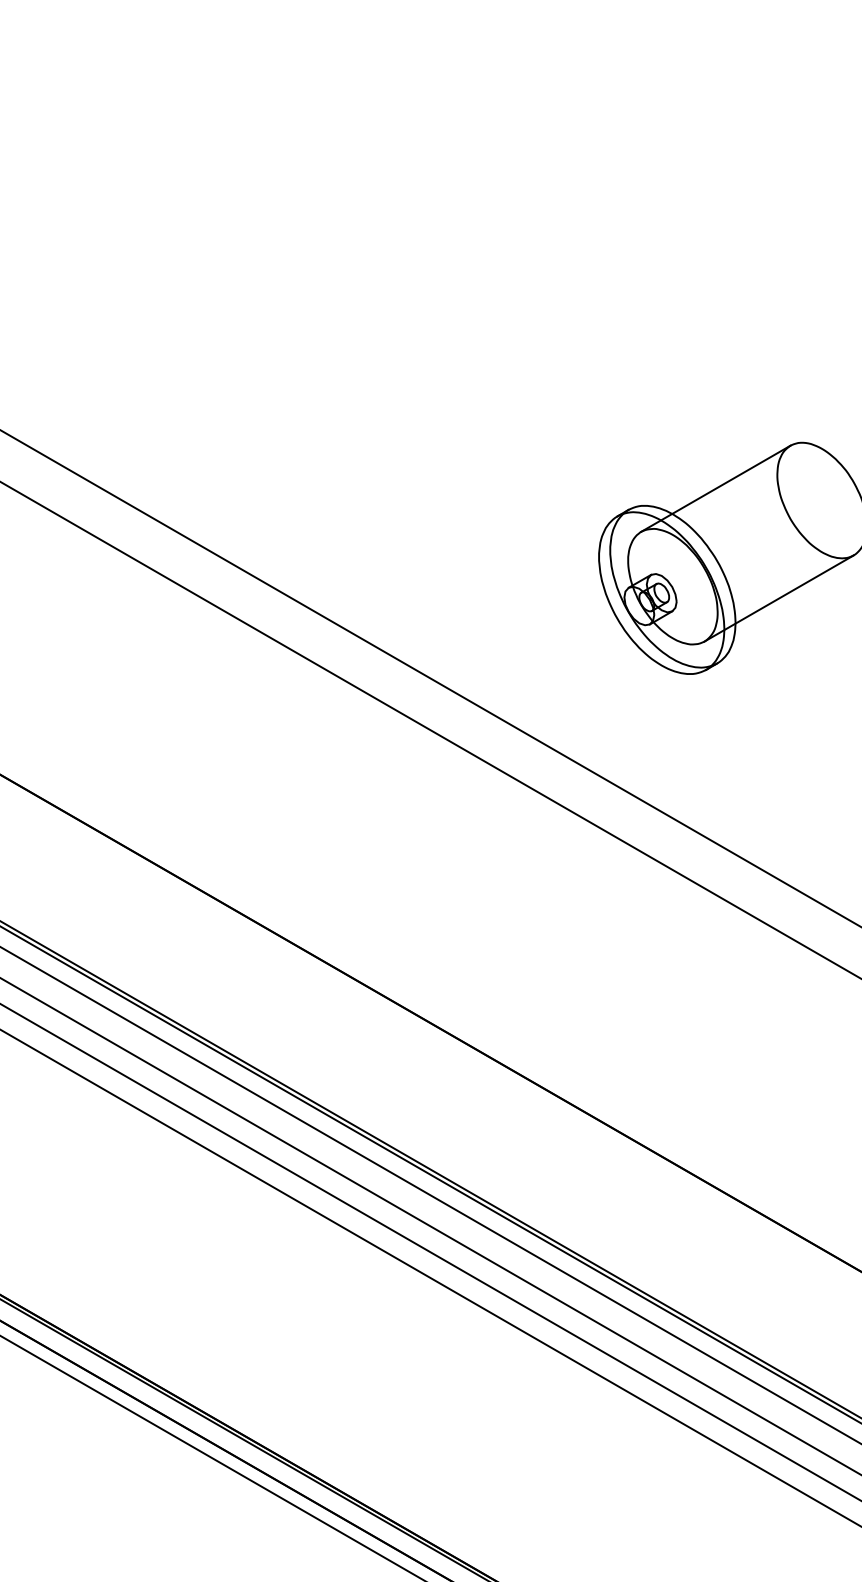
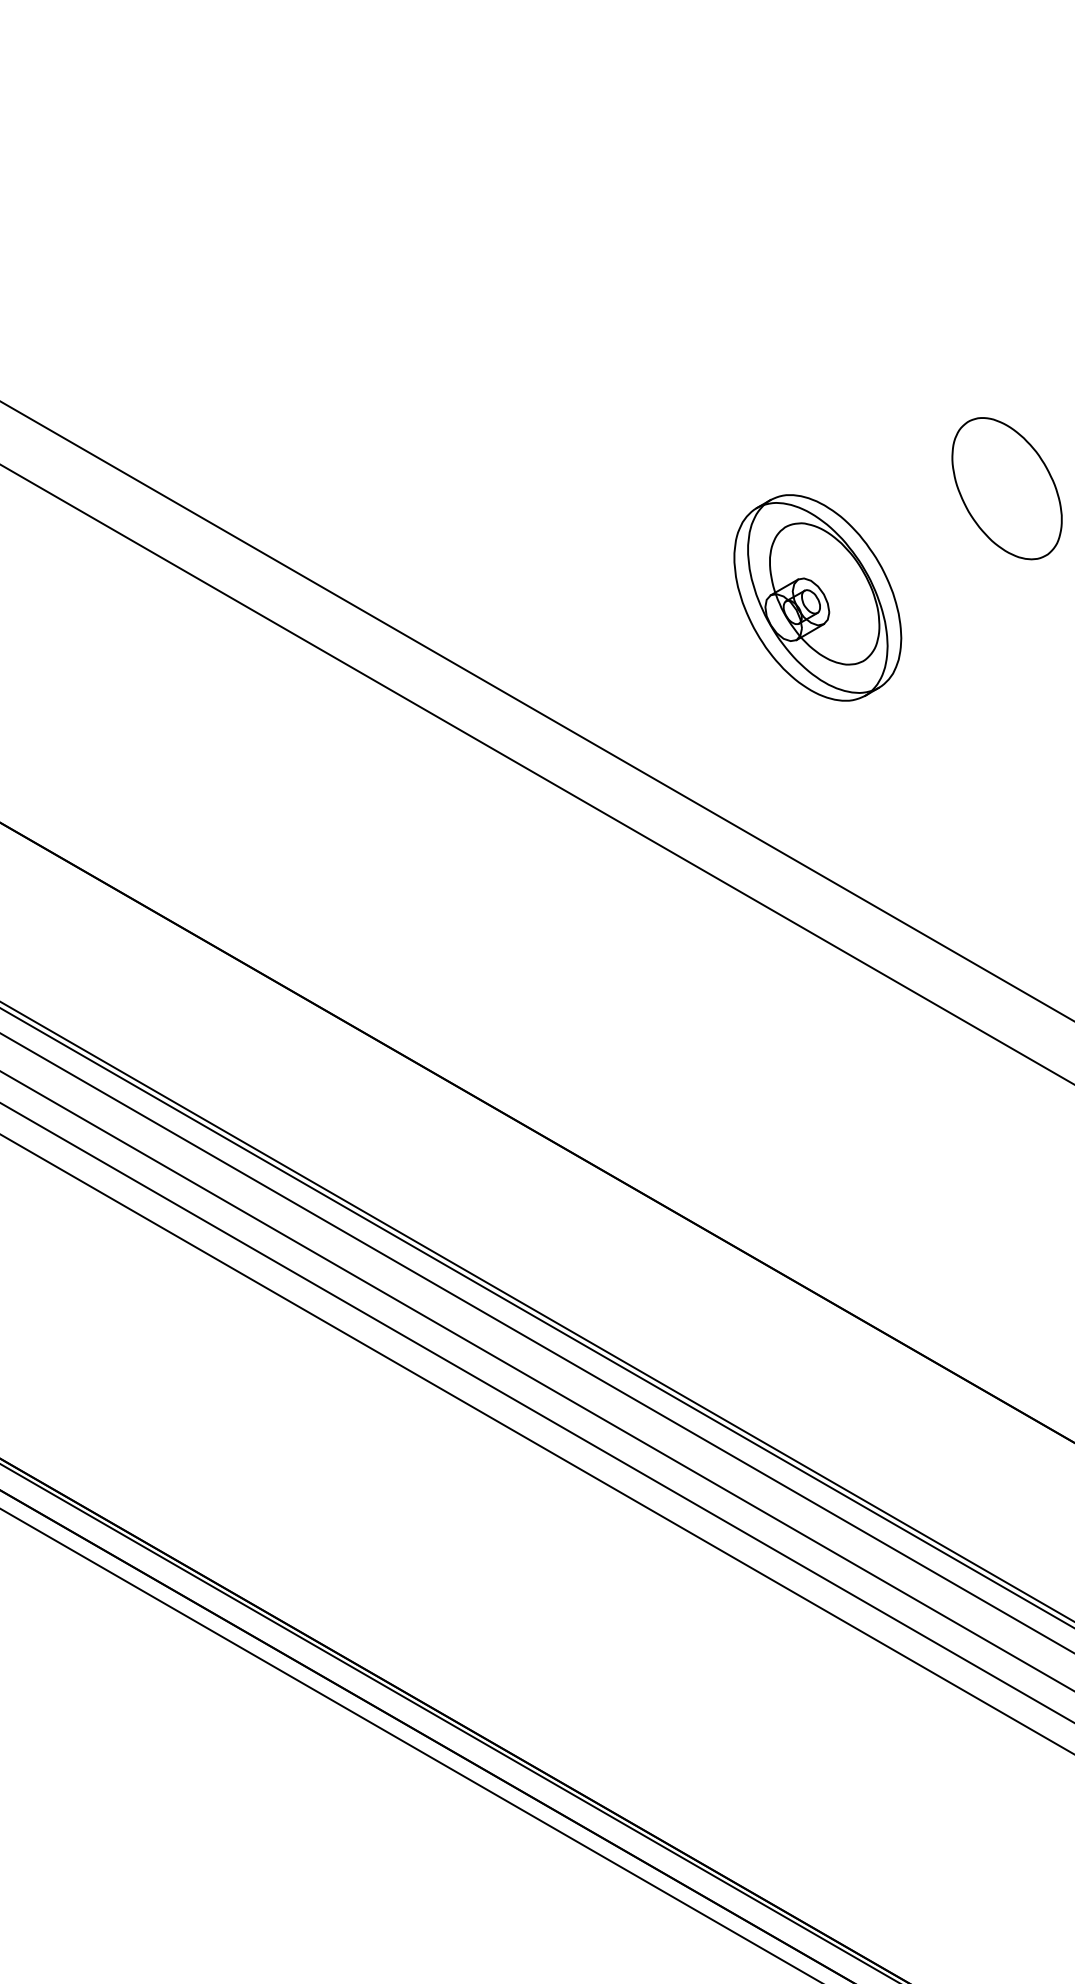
line: (716, 488) -> (877, 473), removed
line: (779, 598) -> (954, 608), removed

